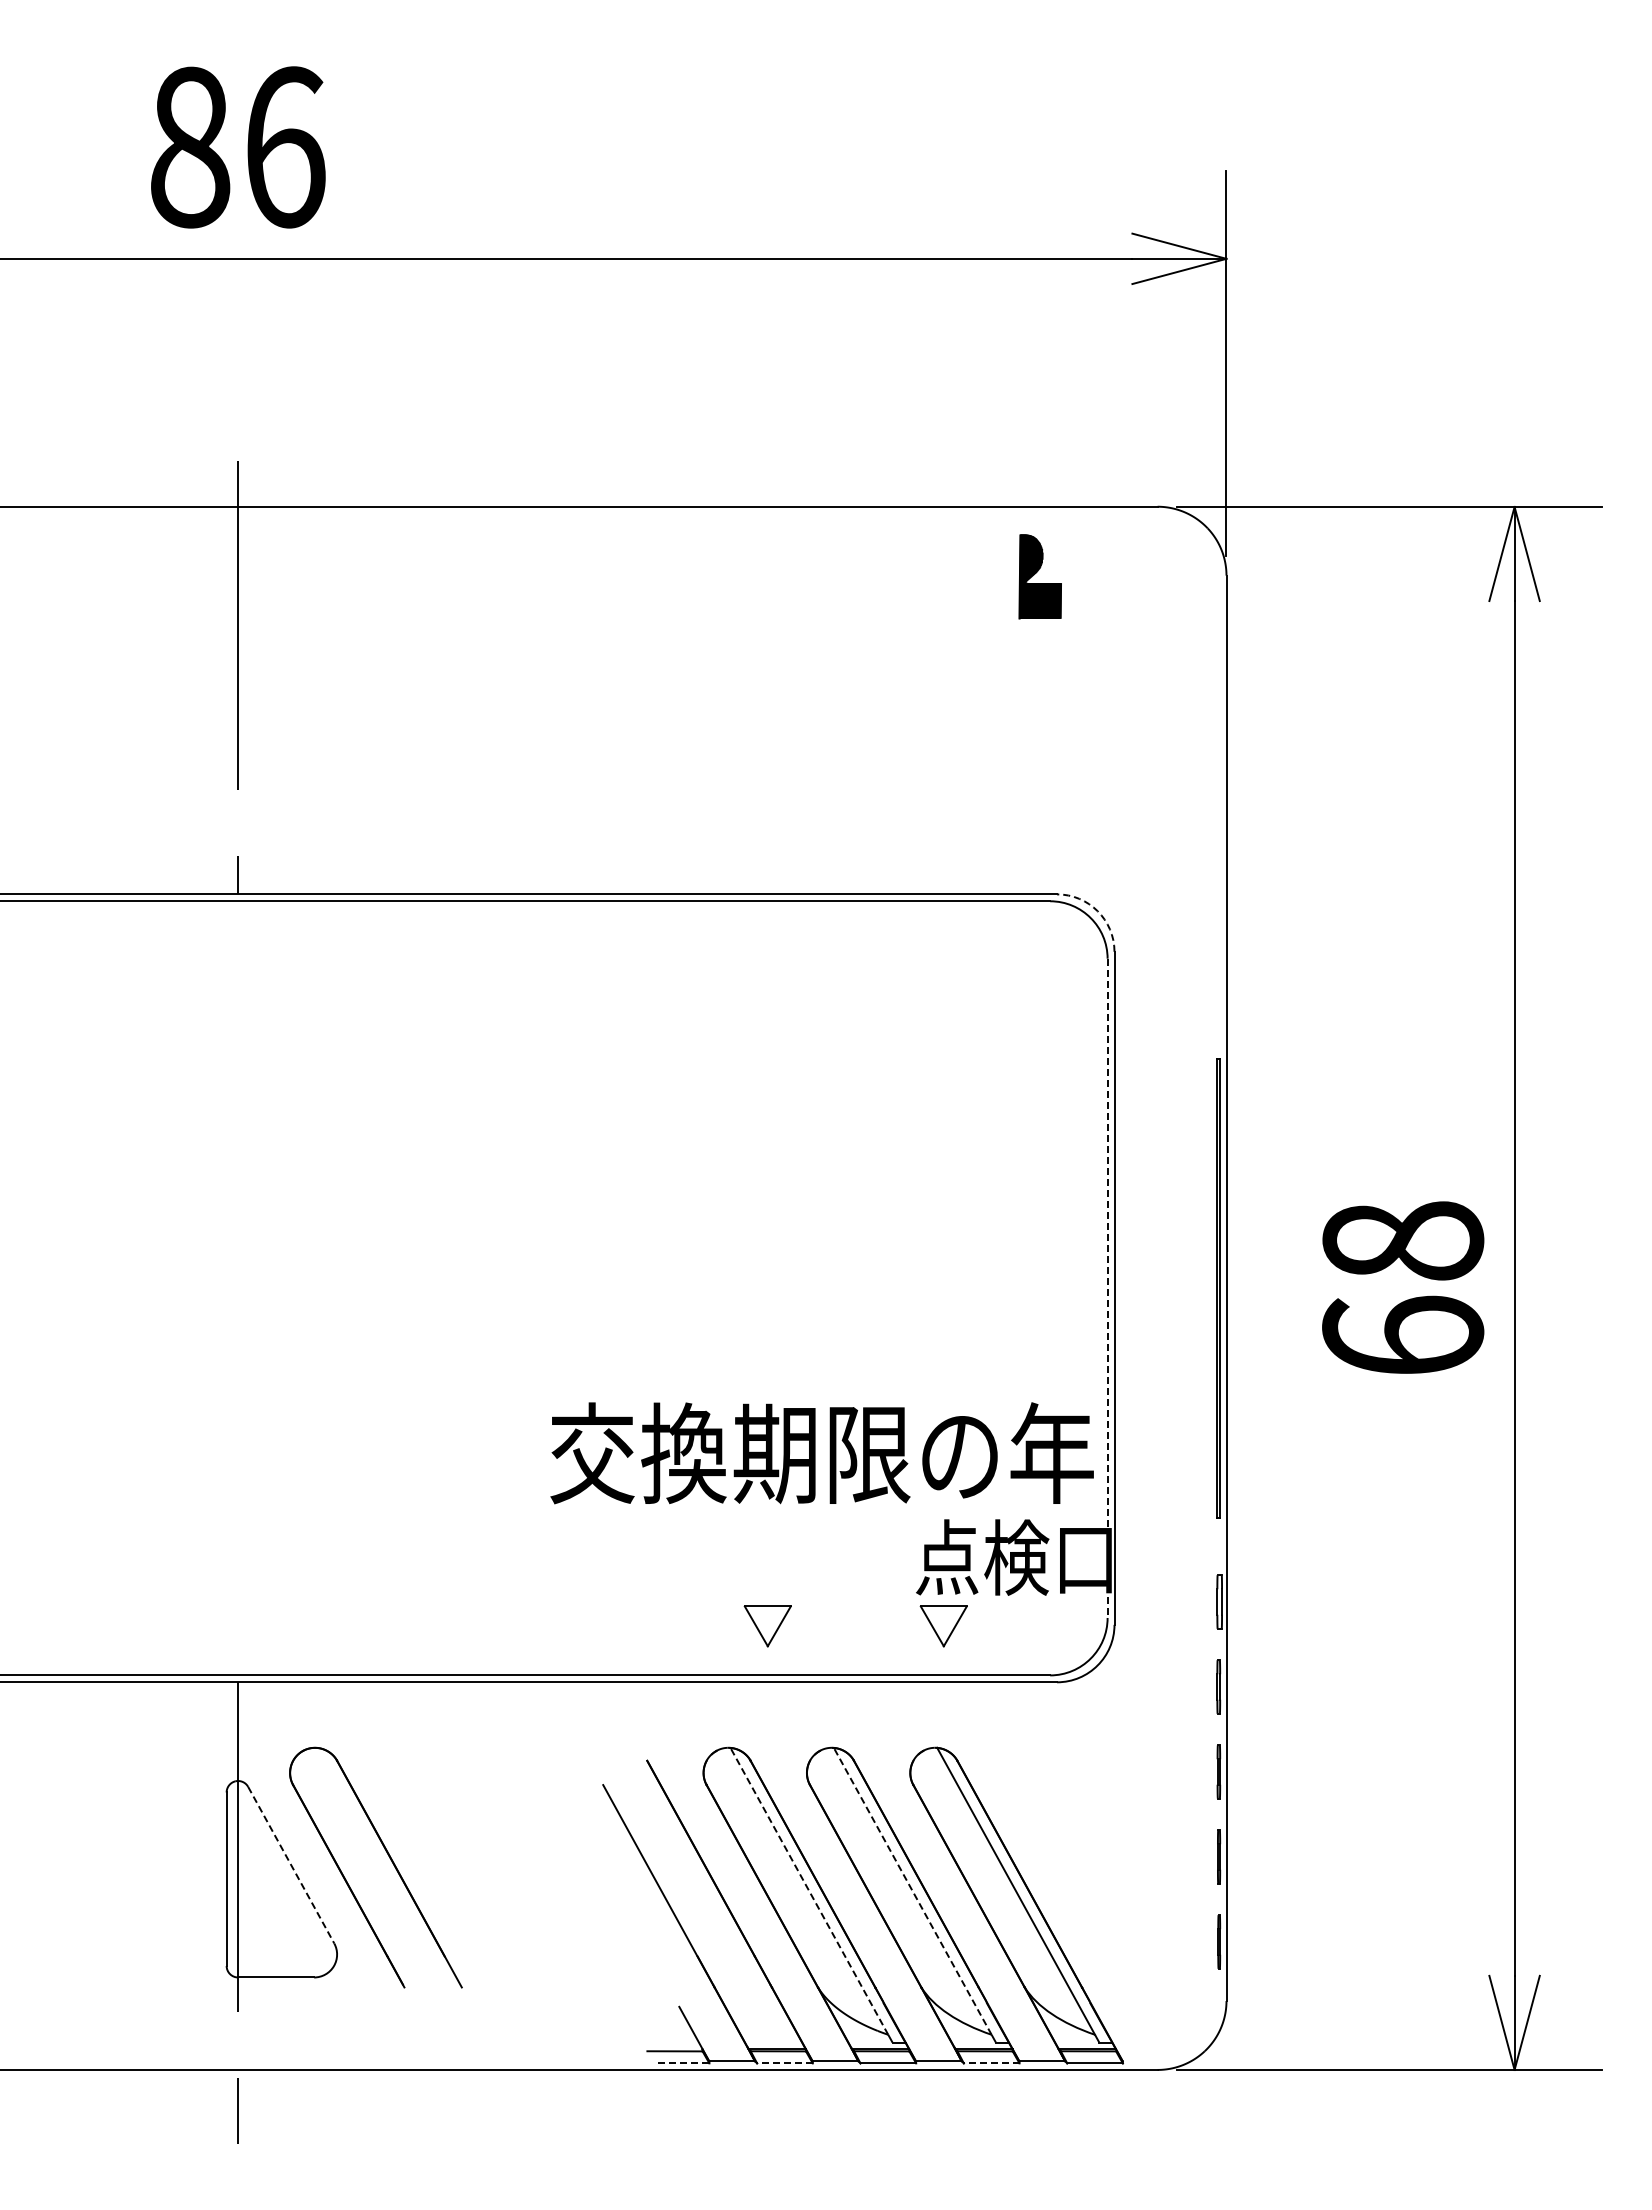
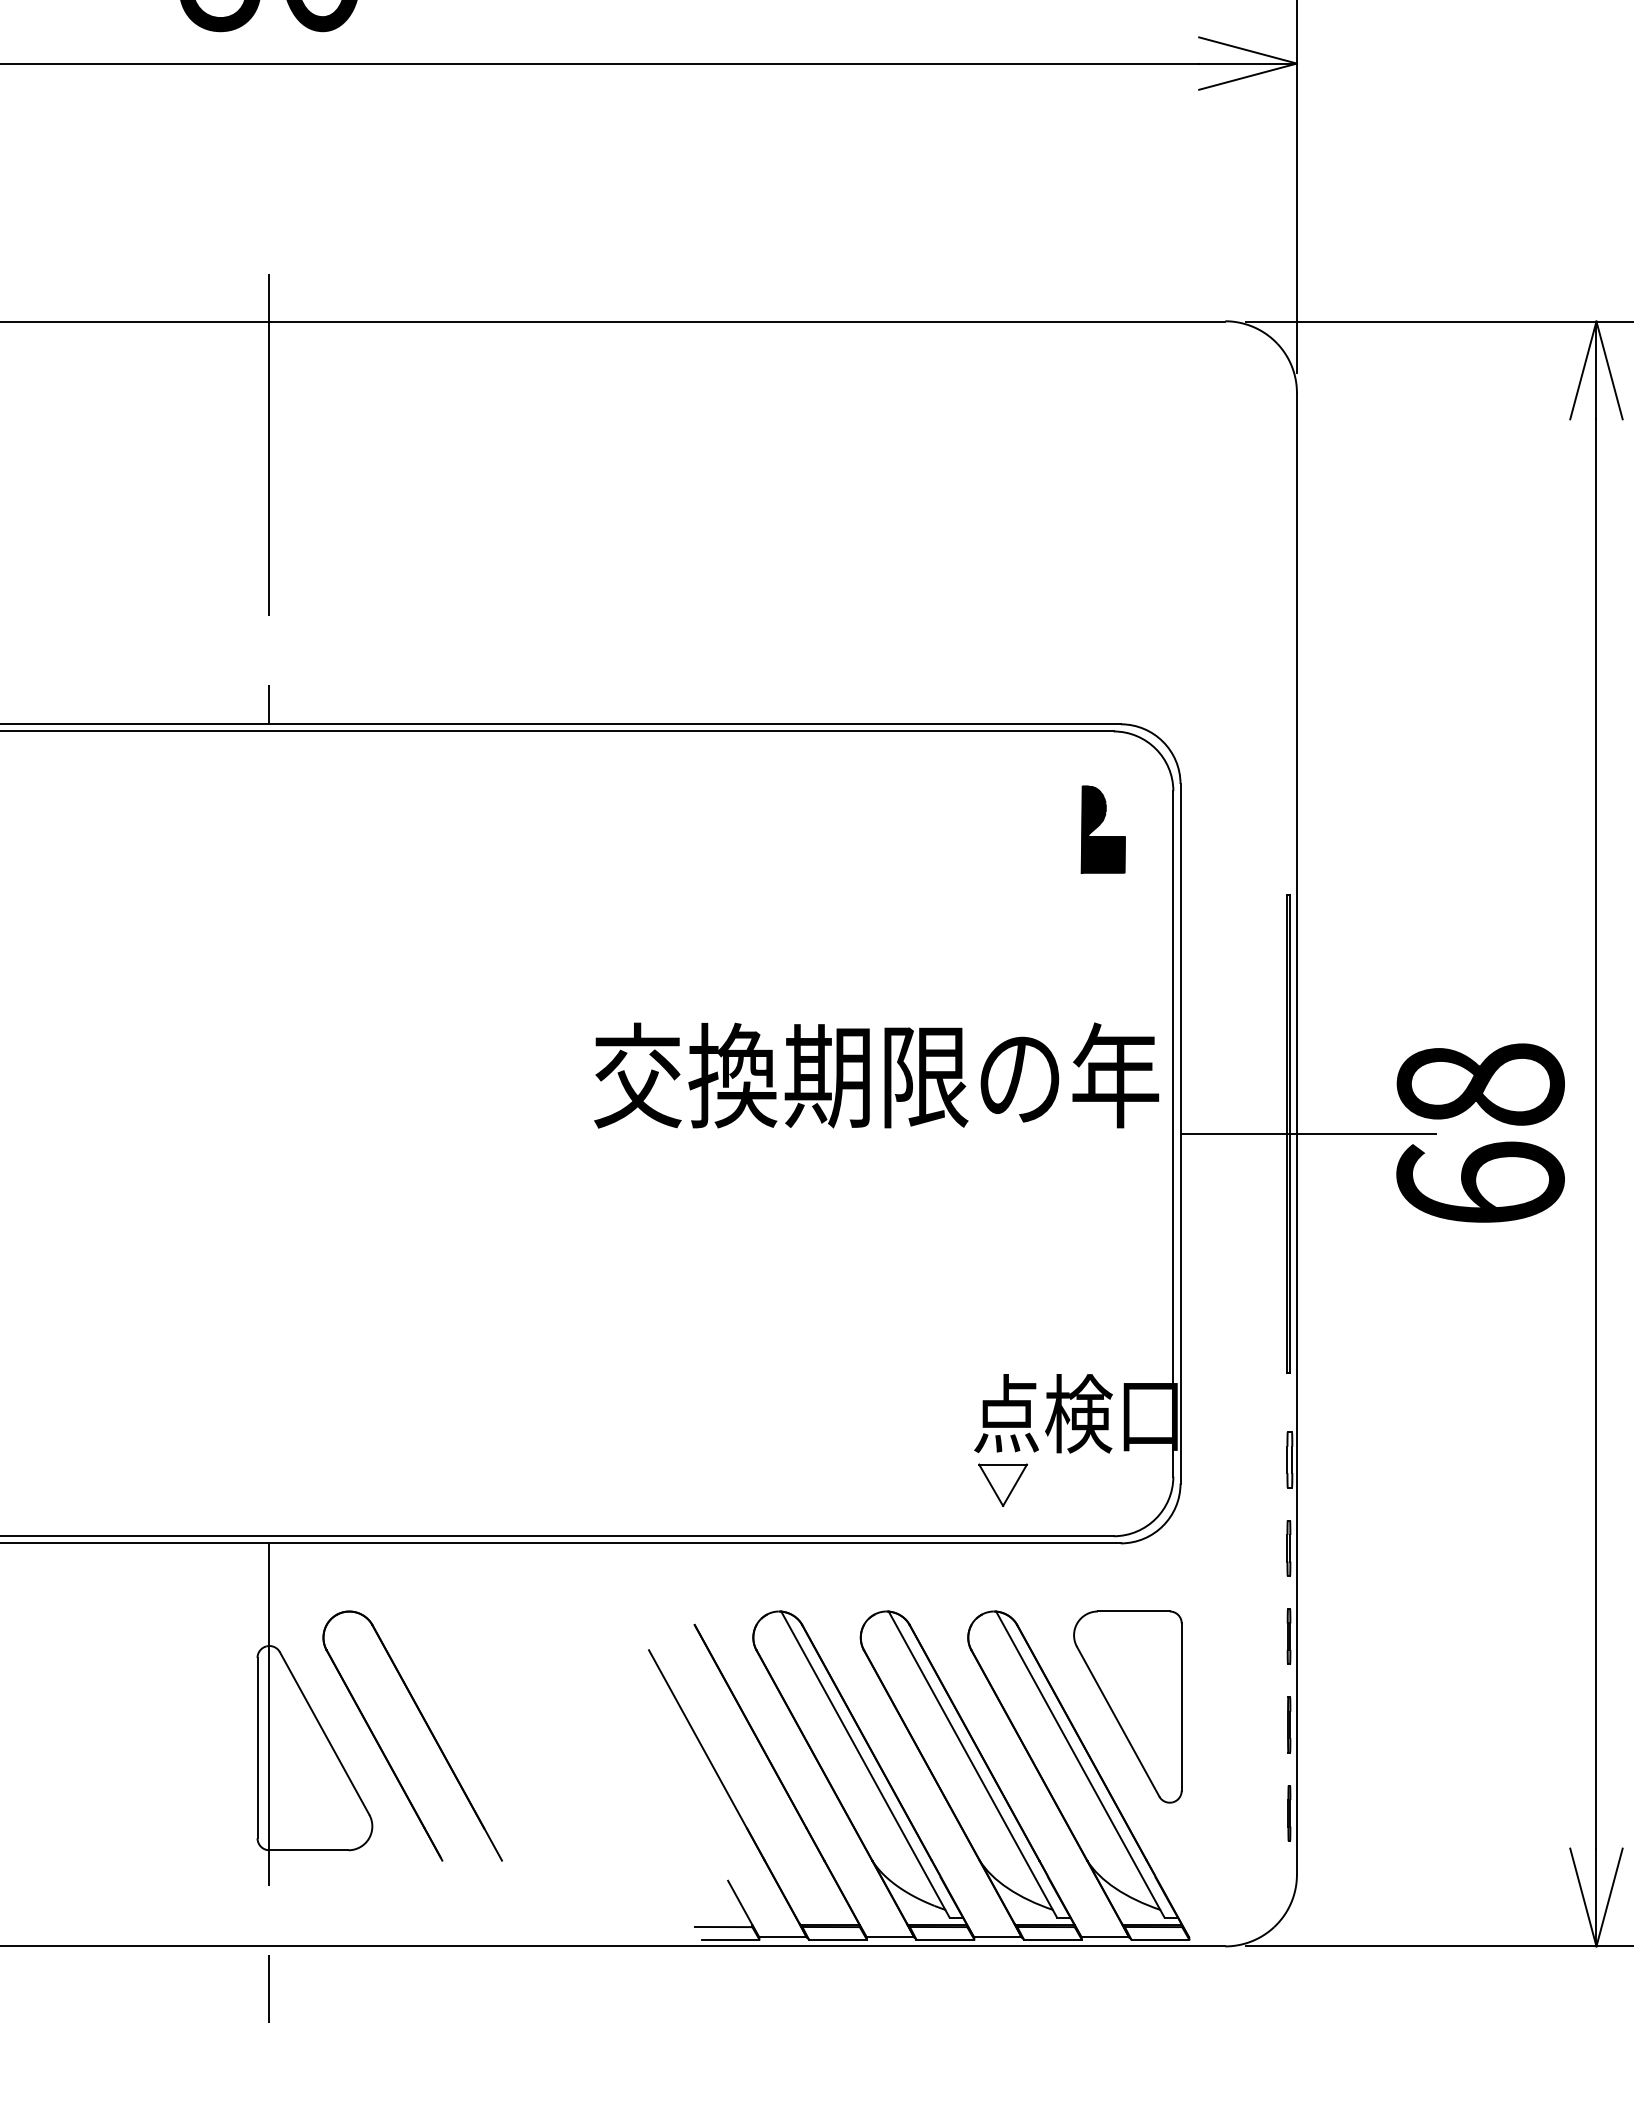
part: (1039, 576) -> (1102, 829), moved
arc: (1097, 911) -> (1162, 742), dashed -> solid
line: (1107, 1288) -> (1173, 1134), dashed -> solid
line: (1237, 1288) -> (1308, 1134), added
text: (821, 1453) -> (875, 1075), moved
part: (767, 1626) -> (819, 1485), removed
part: (1063, 1839) -> (1127, 1706), added
line: (291, 1865) -> (324, 1733), dashed -> solid
line: (809, 1891) -> (863, 1760), dashed -> solid
line: (912, 1891) -> (970, 1760), dashed -> solid
line: (681, 2063) -> (730, 1939), dashed -> solid
line: (784, 2063) -> (837, 1939), dashed -> solid
line: (991, 2063) -> (1052, 1939), dashed -> solid

